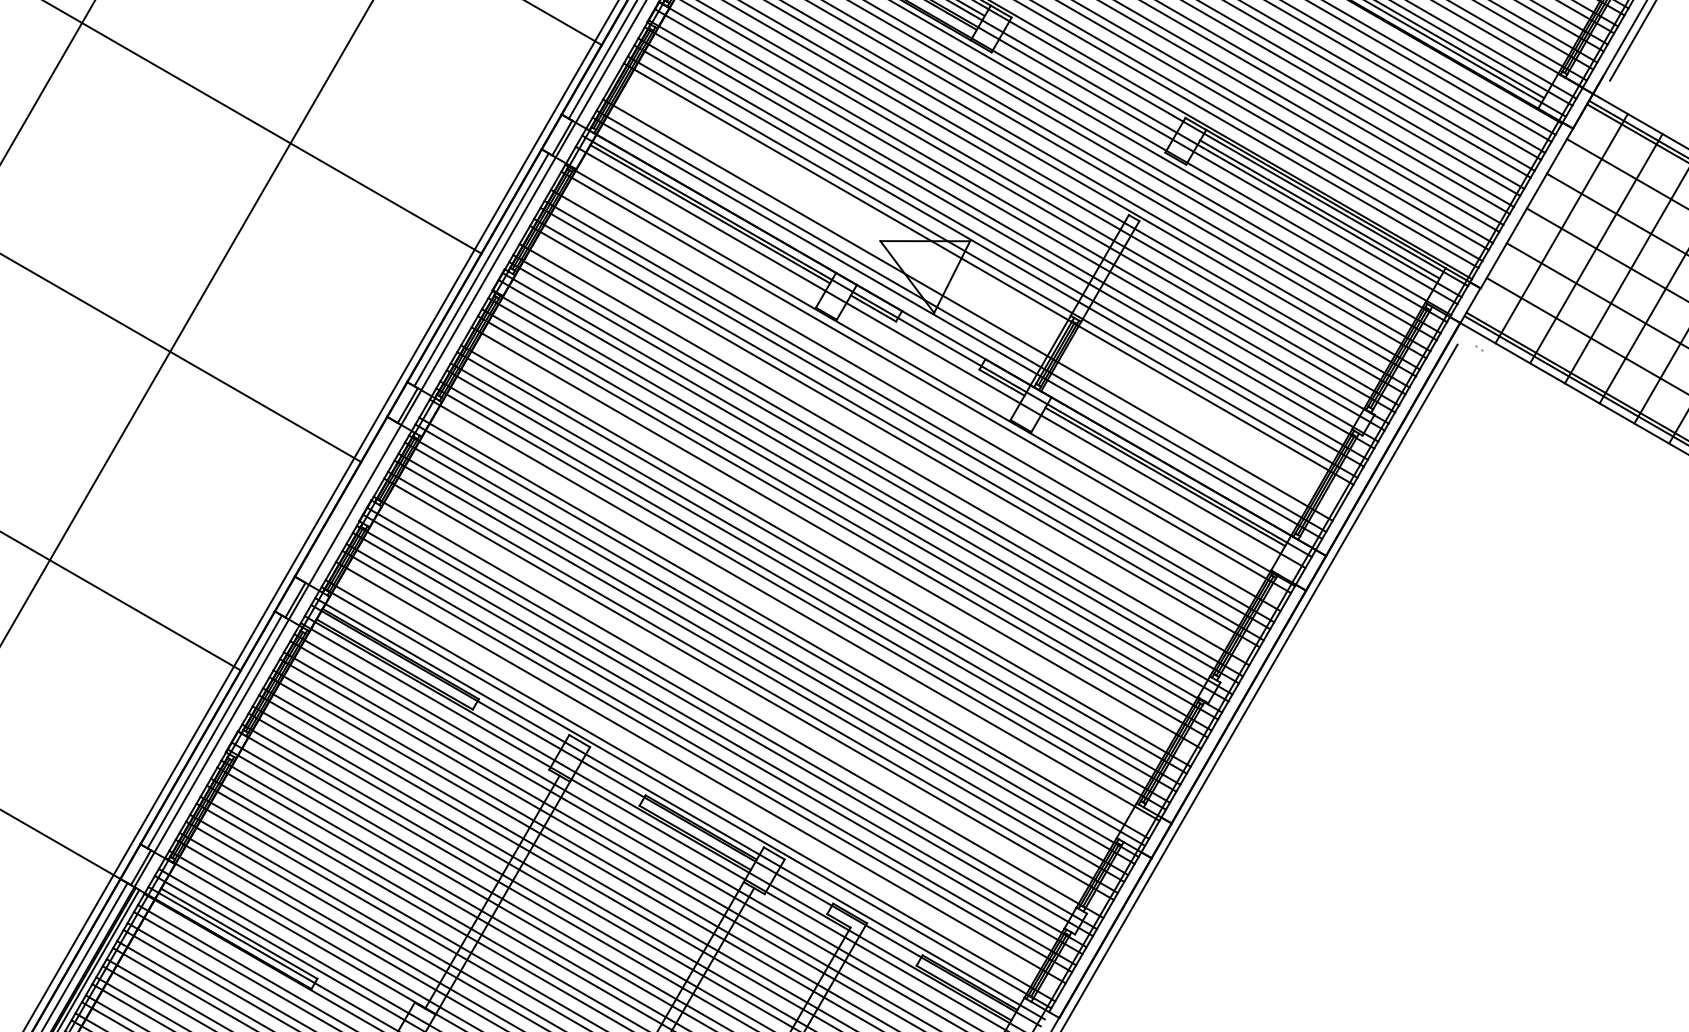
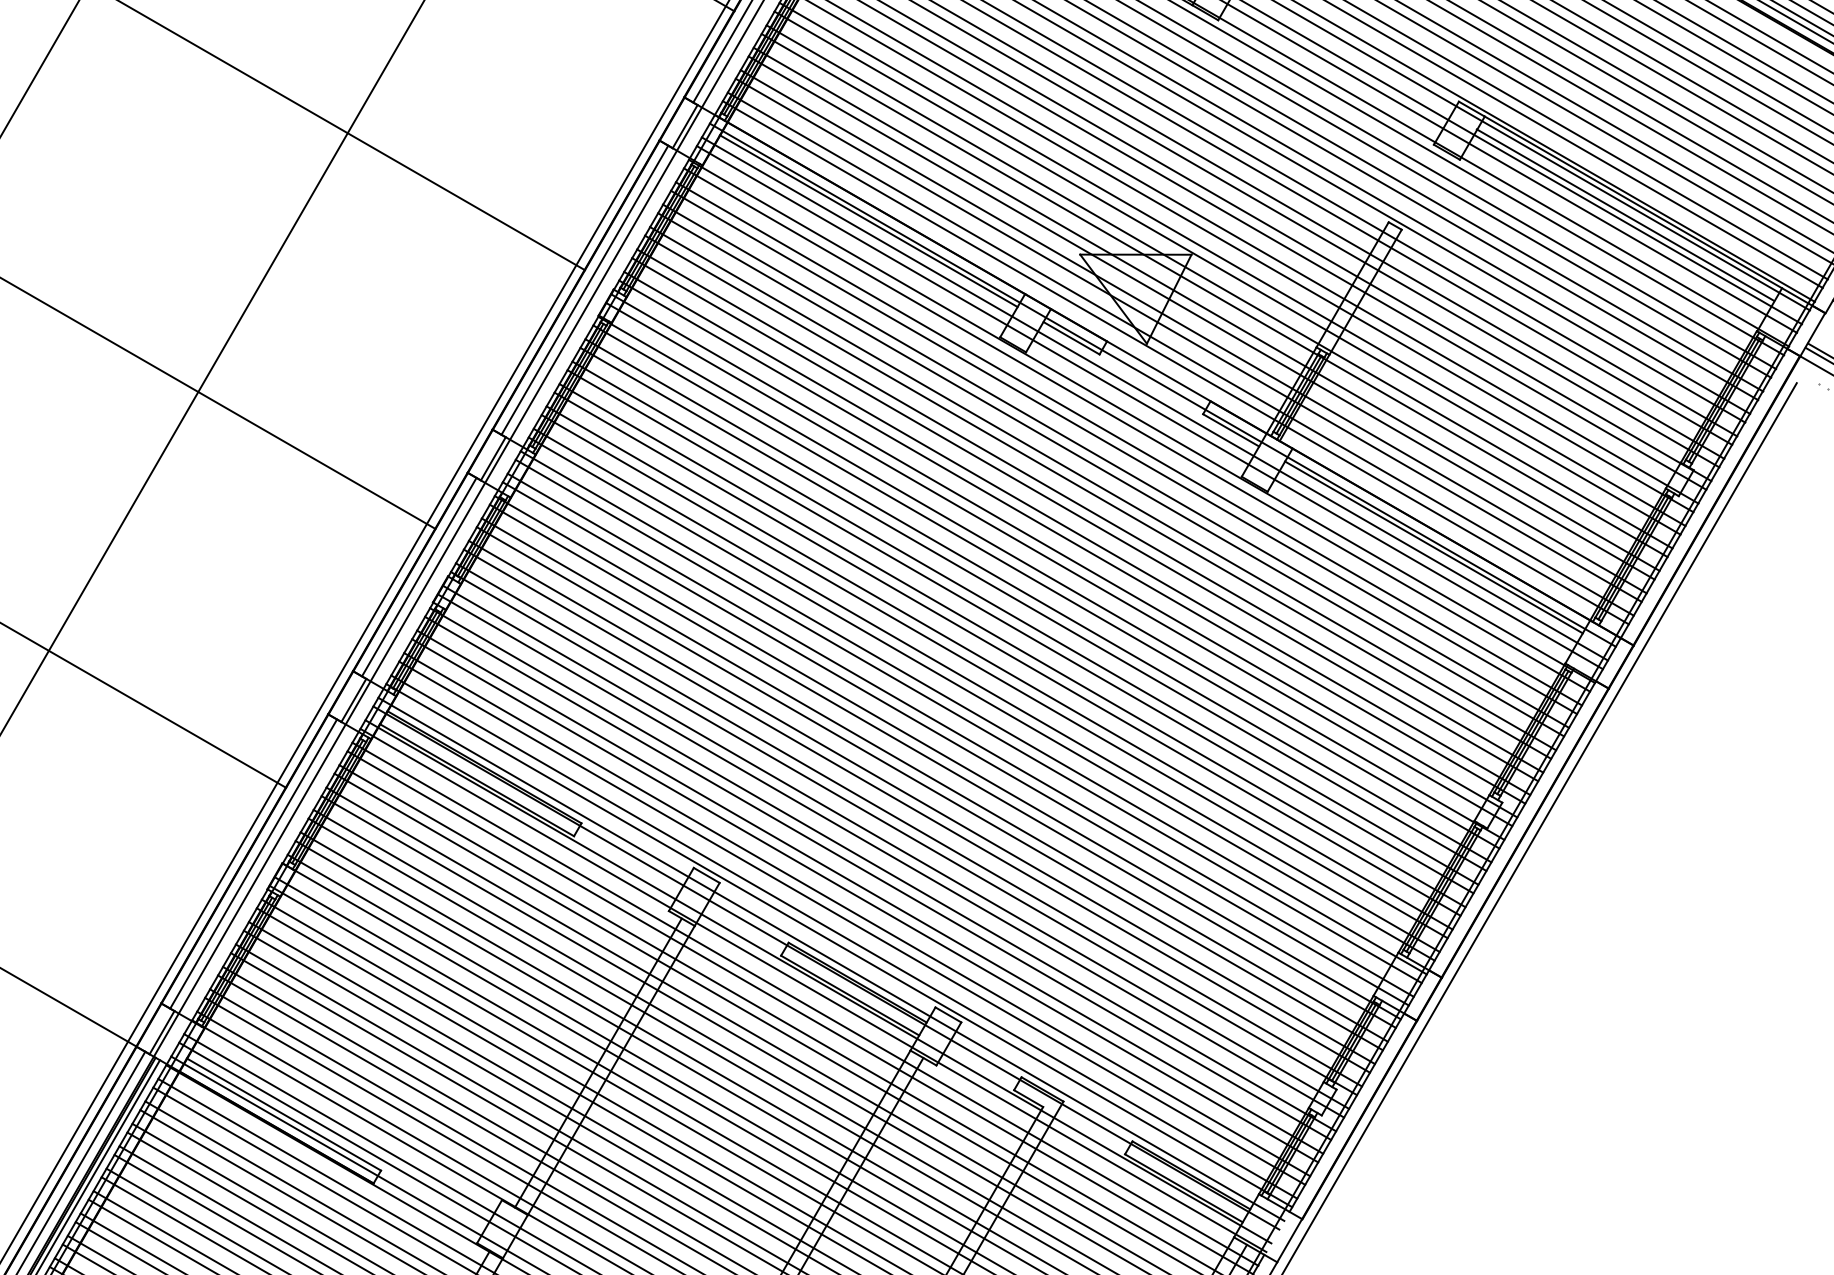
line: (982, 284) -> (1206, 308), added
line: (978, 291) -> (1201, 317), added
line: (971, 302) -> (1193, 330), added
line: (936, 364) -> (1149, 407), added
line: (919, 393) -> (1128, 443), added
line: (888, 447) -> (1090, 510), added
line: (348, 500) -> (419, 576), added
line: (832, 544) -> (1020, 631), added
line: (790, 616) -> (968, 720), added
line: (742, 700) -> (908, 824), added
line: (696, 779) -> (851, 923), added

